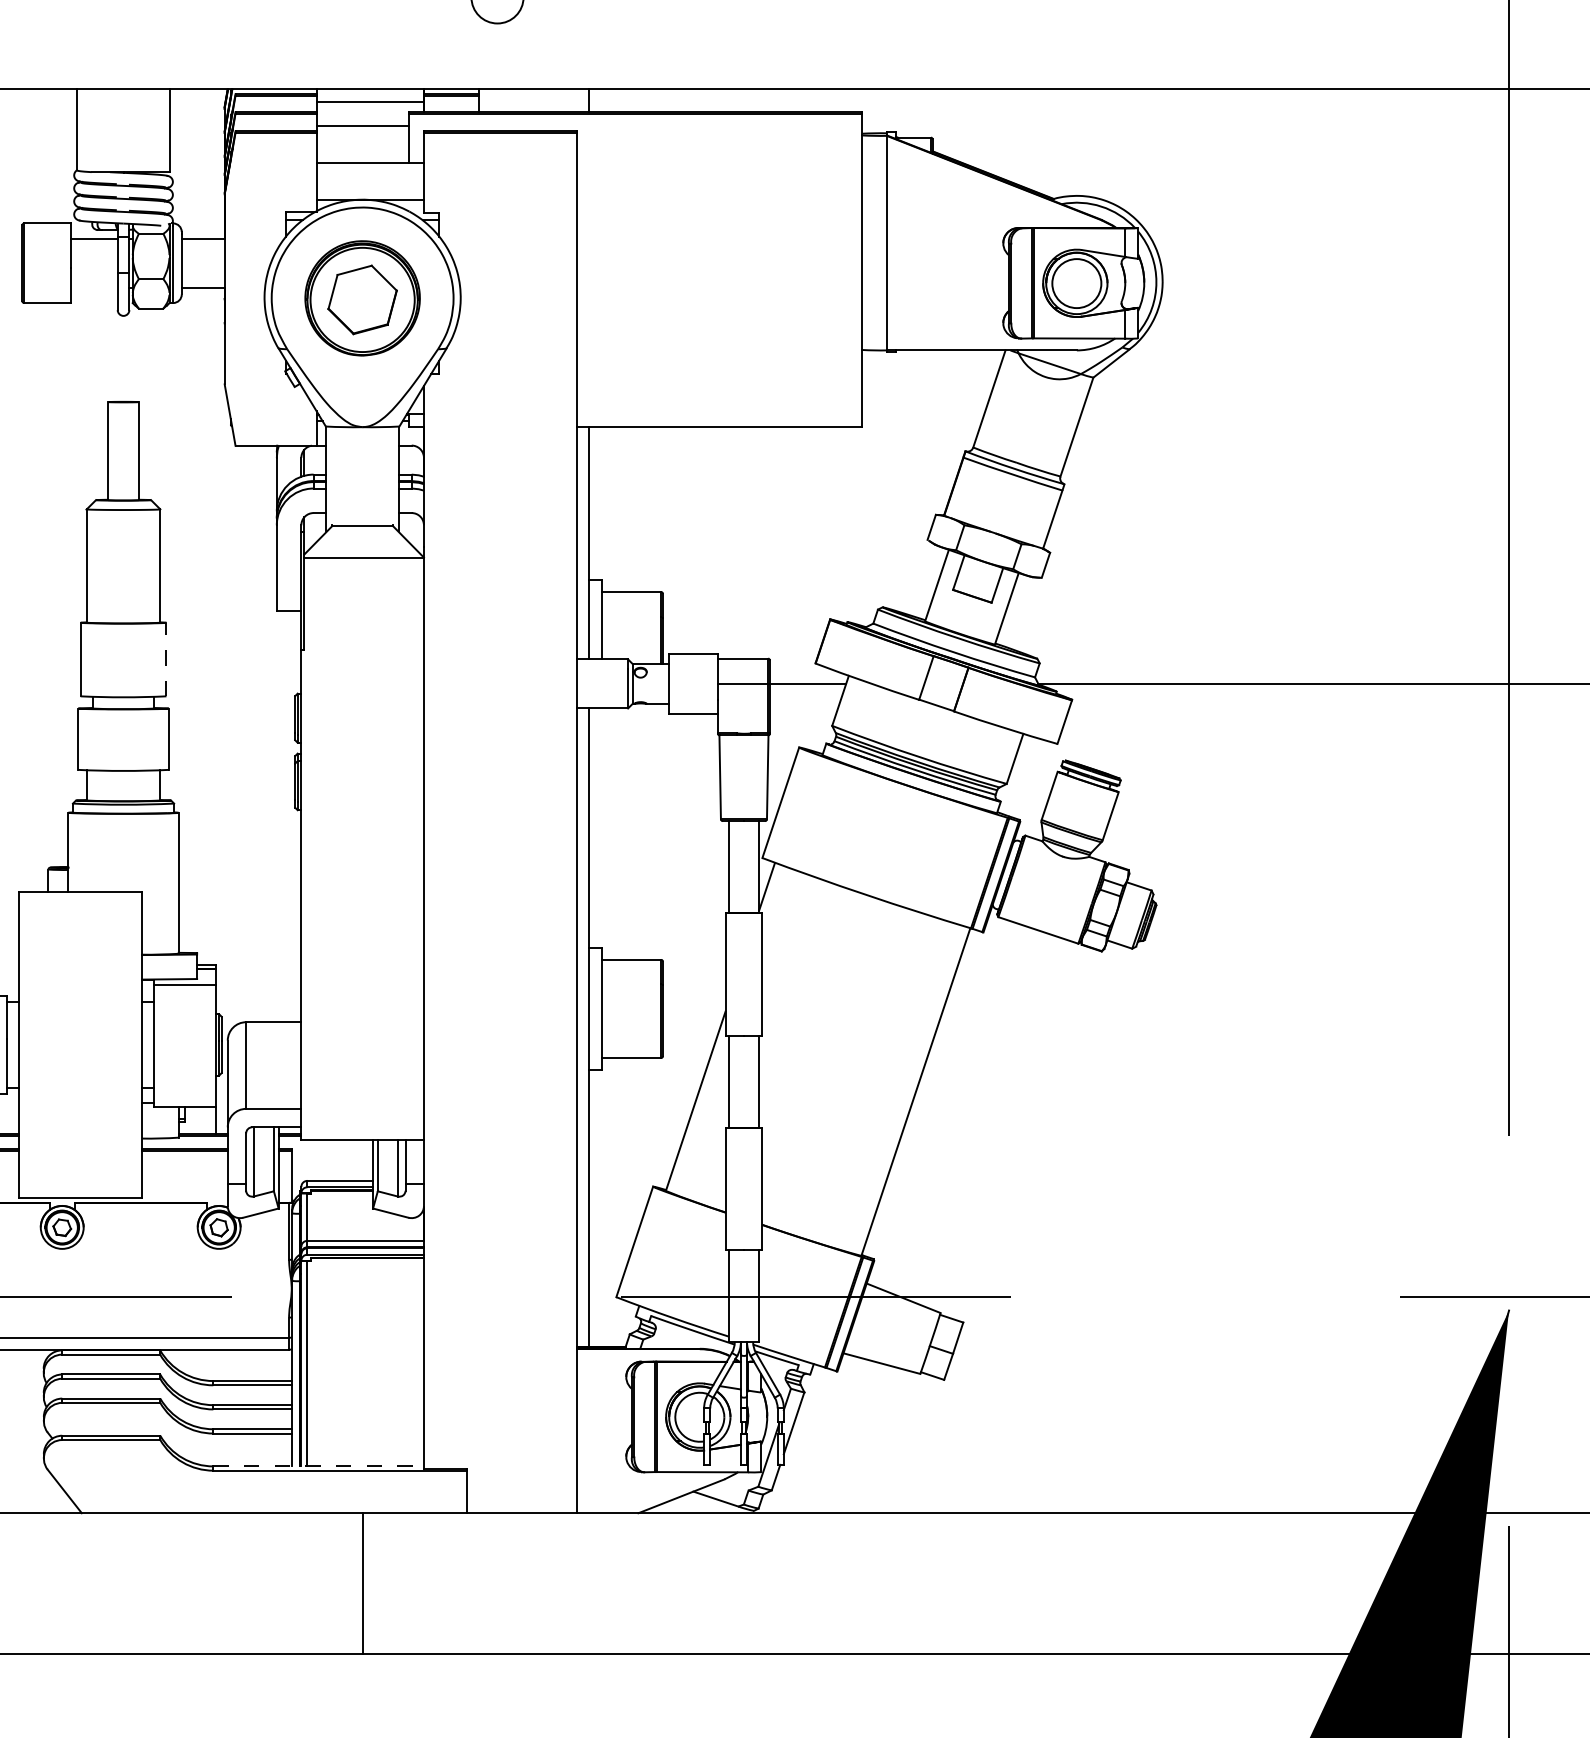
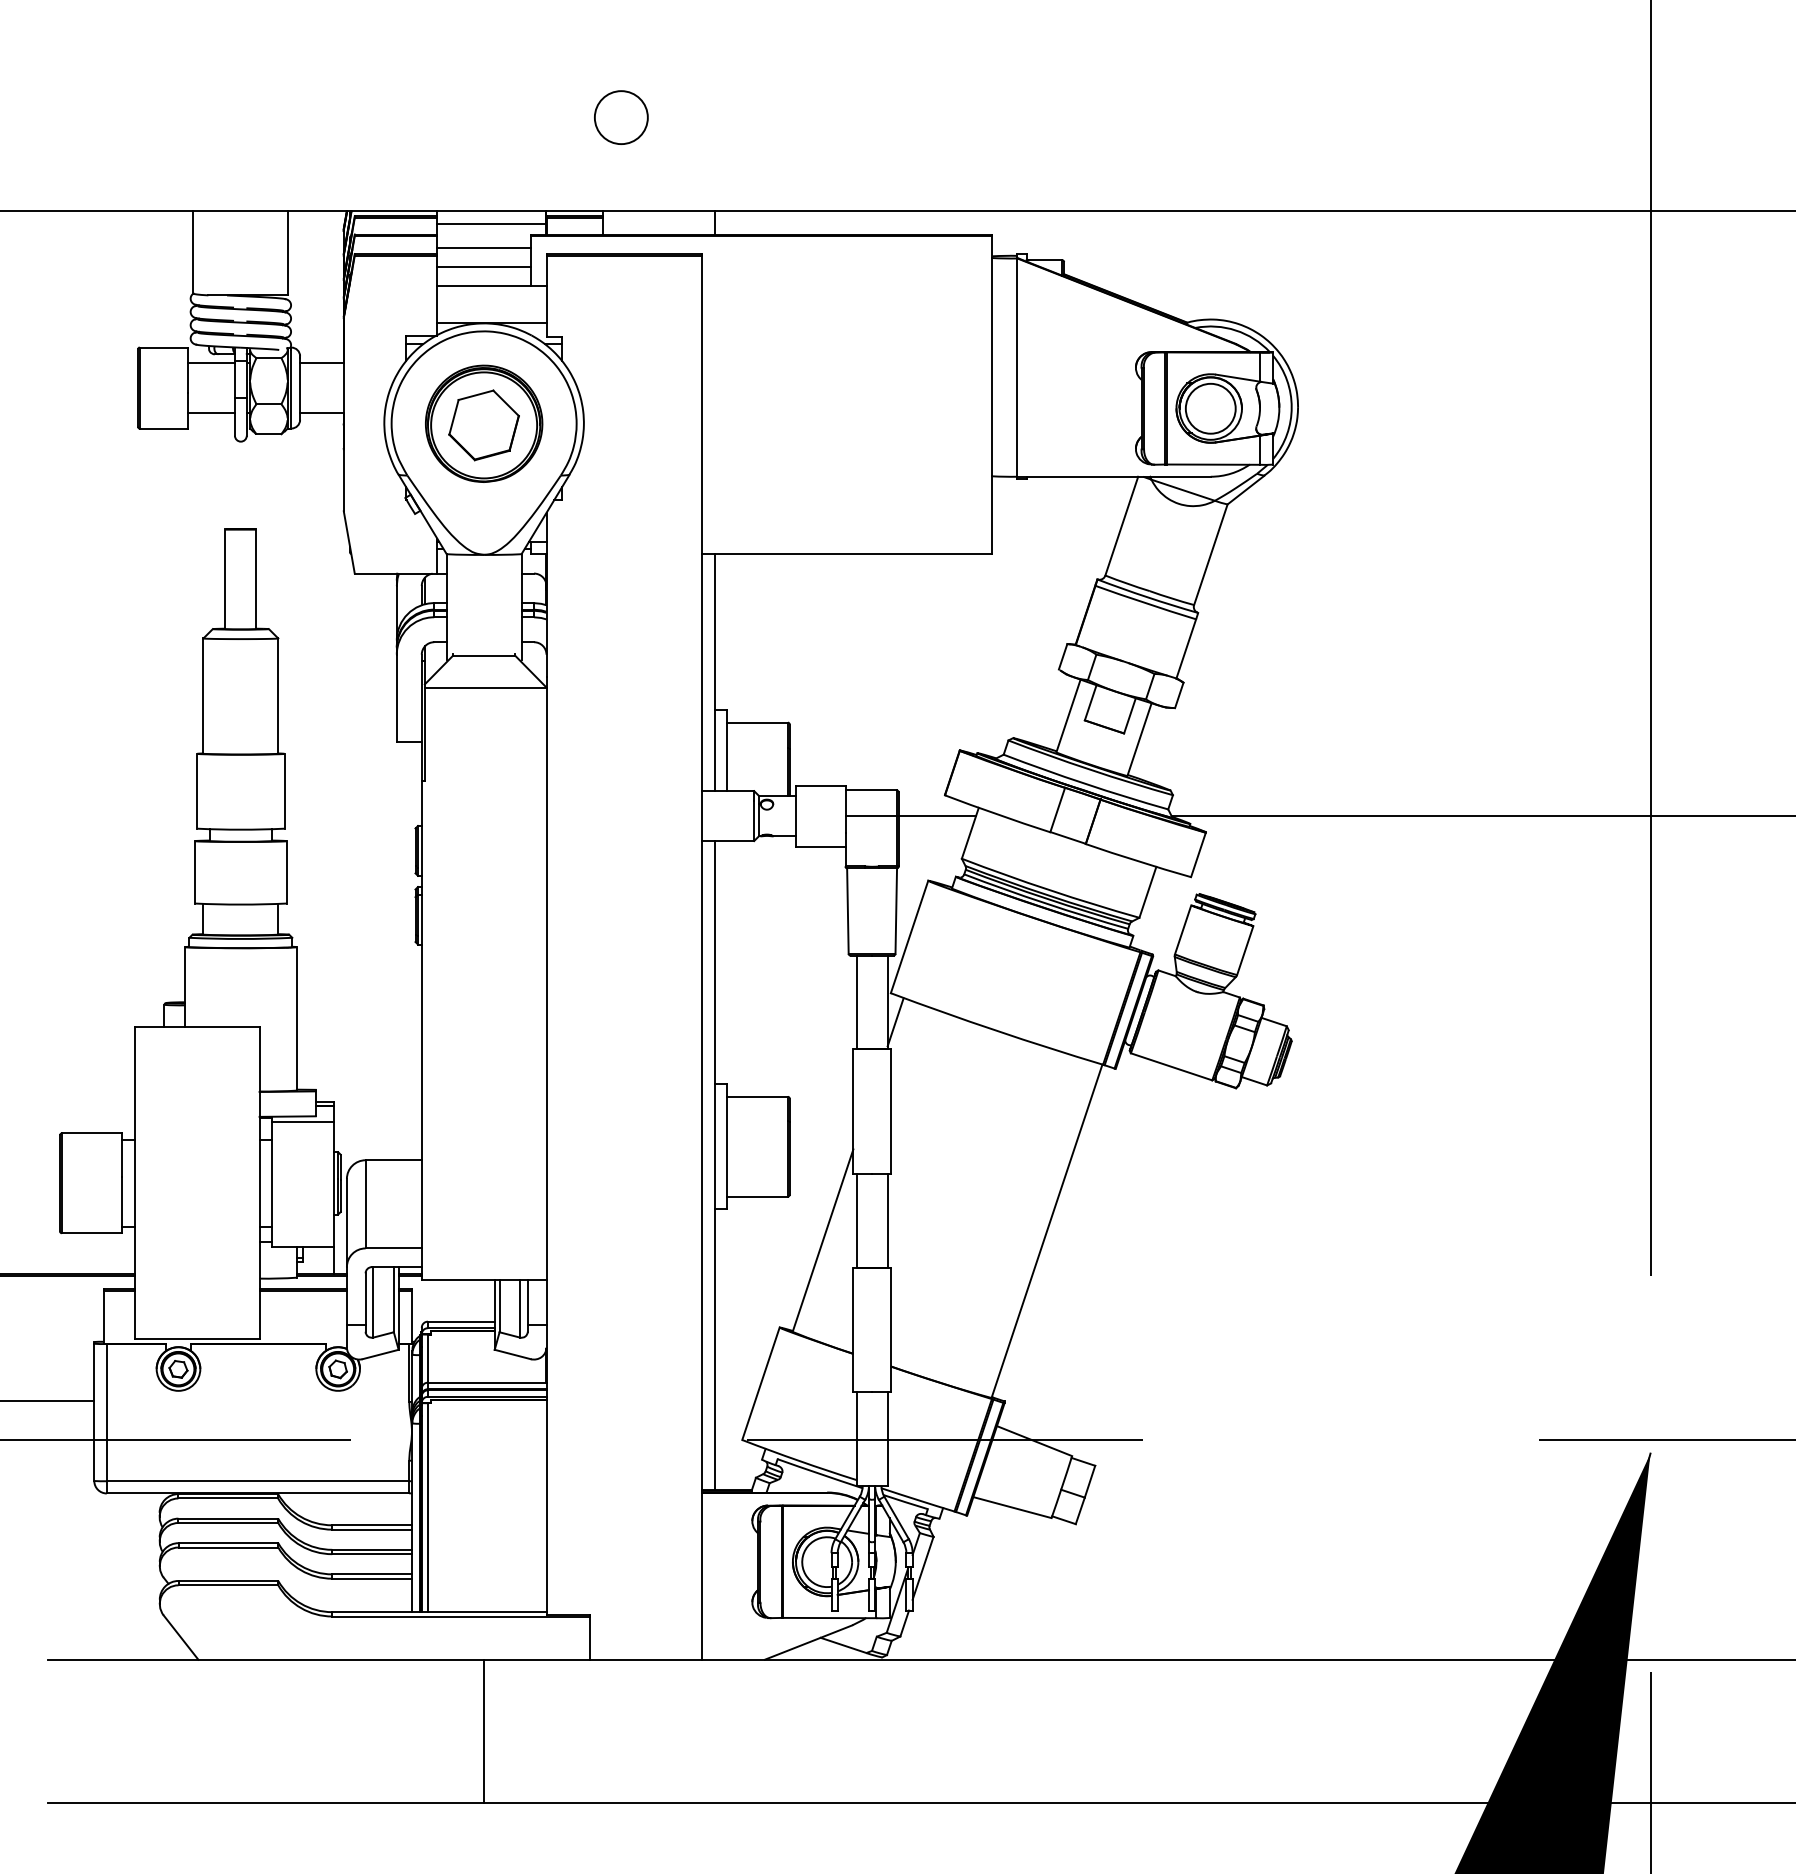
line: (362, 143) -> (483, 266), added
line: (93, 288) -> (210, 413), added
line: (166, 658) -> (284, 790), dashed -> solid
line: (318, 1466) -> (439, 1612), dashed -> solid

